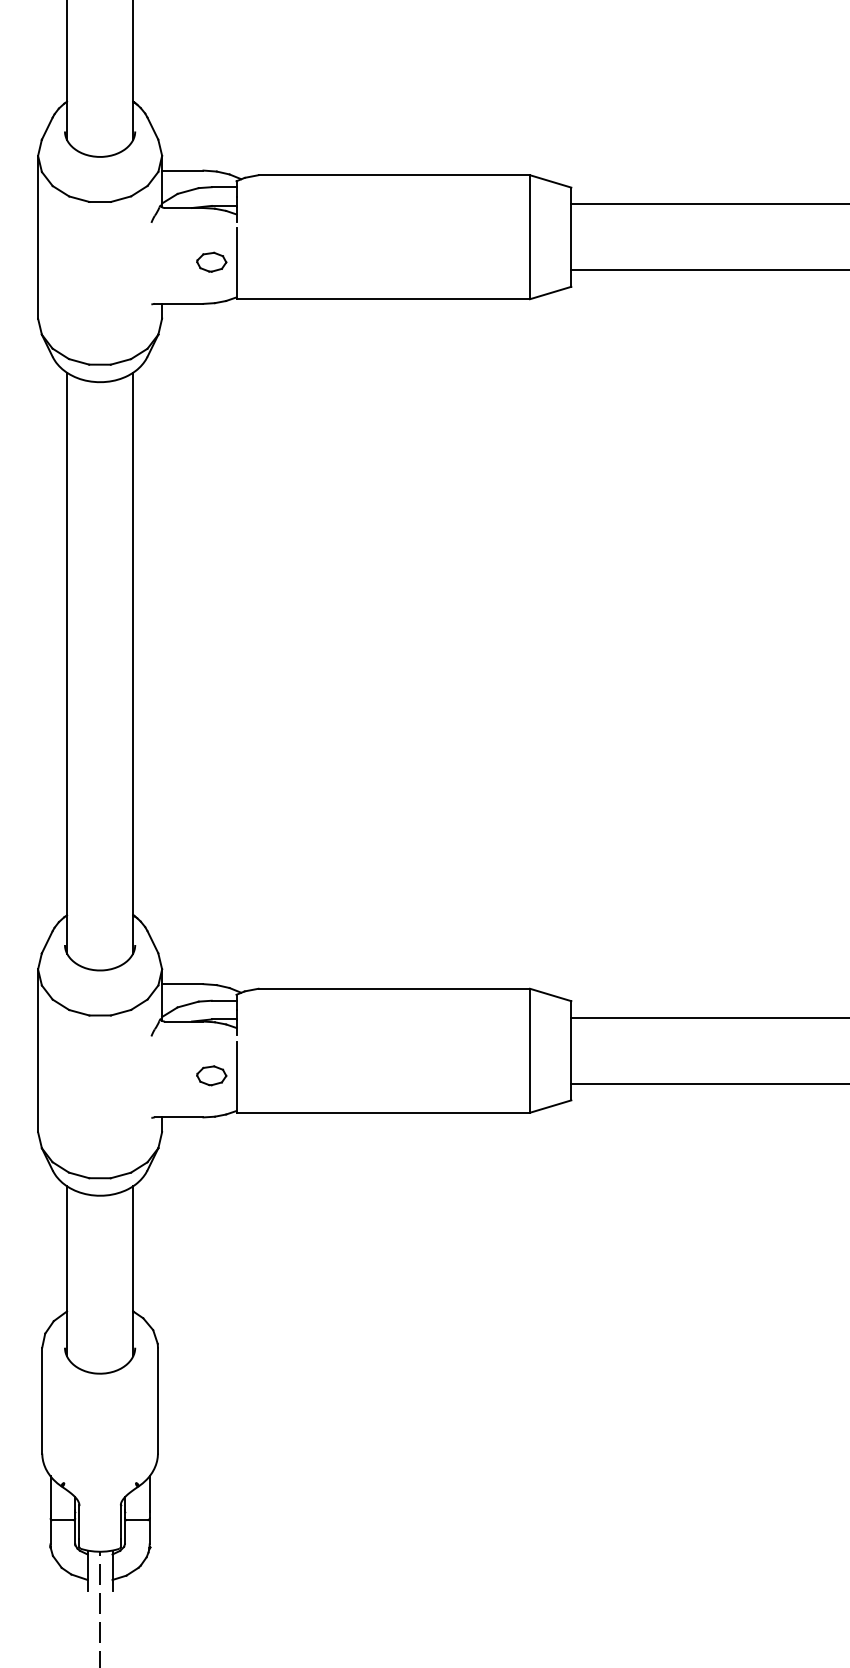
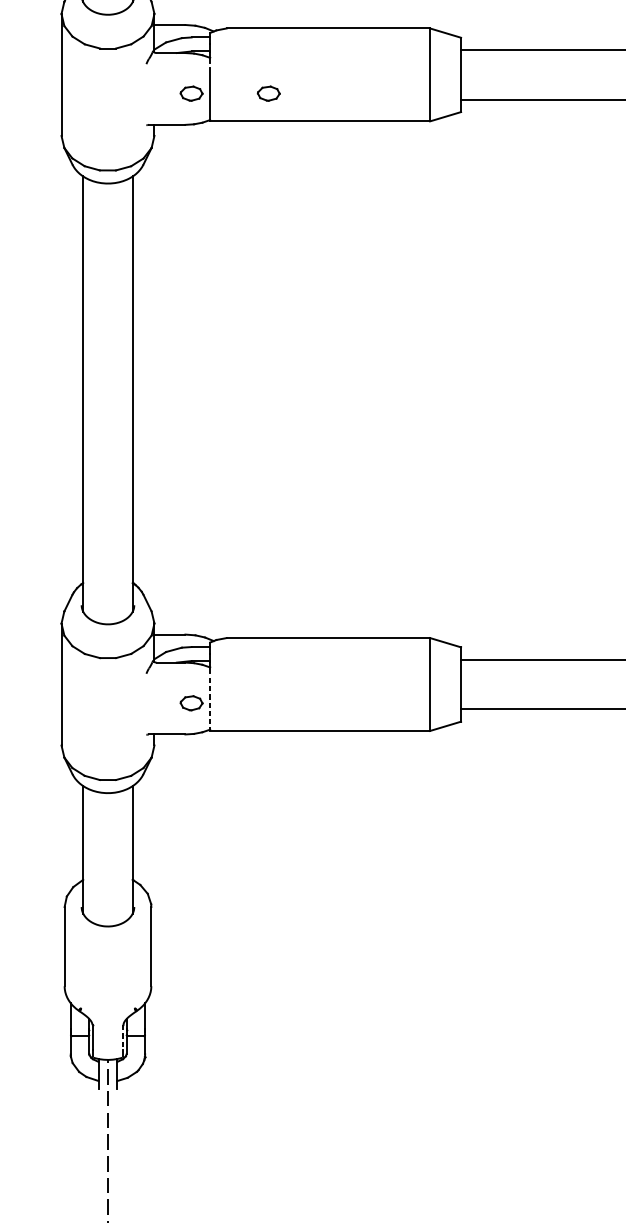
part: (314, 261) -> (268, 93), added
line: (236, 1077) -> (210, 704), solid -> dashed
line: (120, 1522) -> (123, 1037), solid -> dashed

